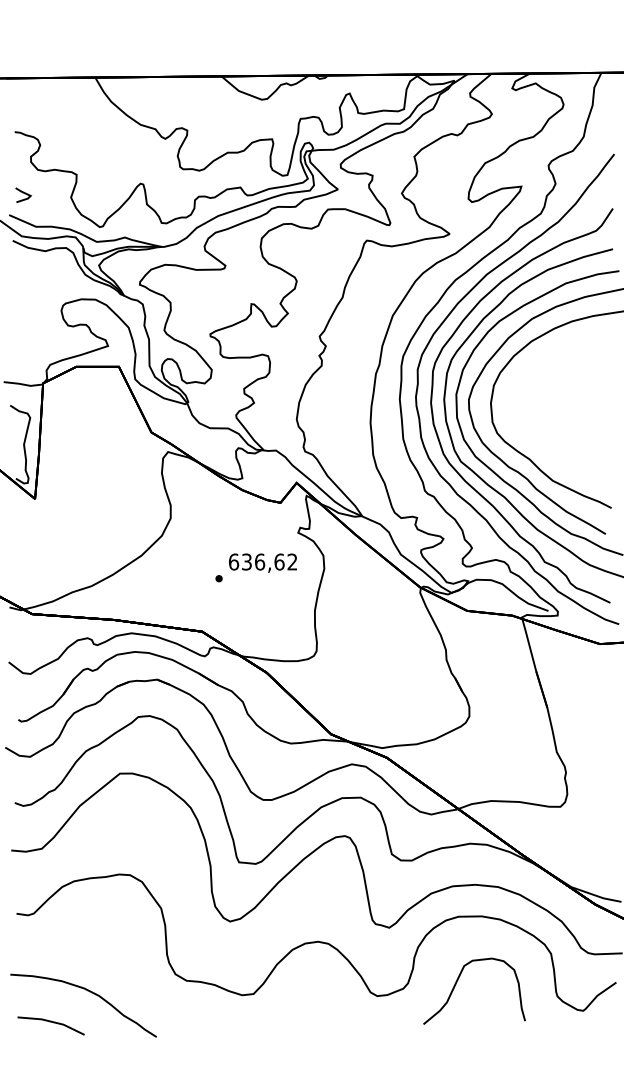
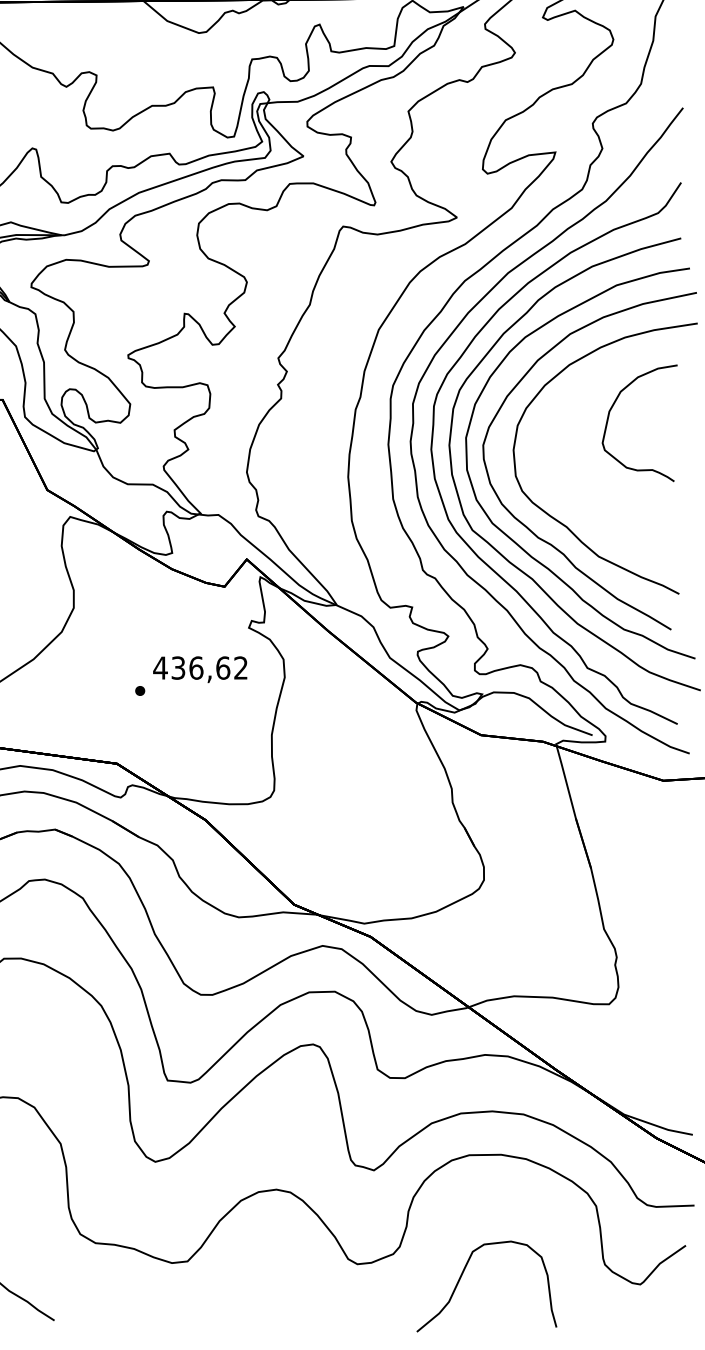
curve: (561, 377) -> (610, 414), added
text: (233, 561) -> (160, 667), 636,62 -> 436,62
curve: (457, 982) -> (463, 1274), moved

